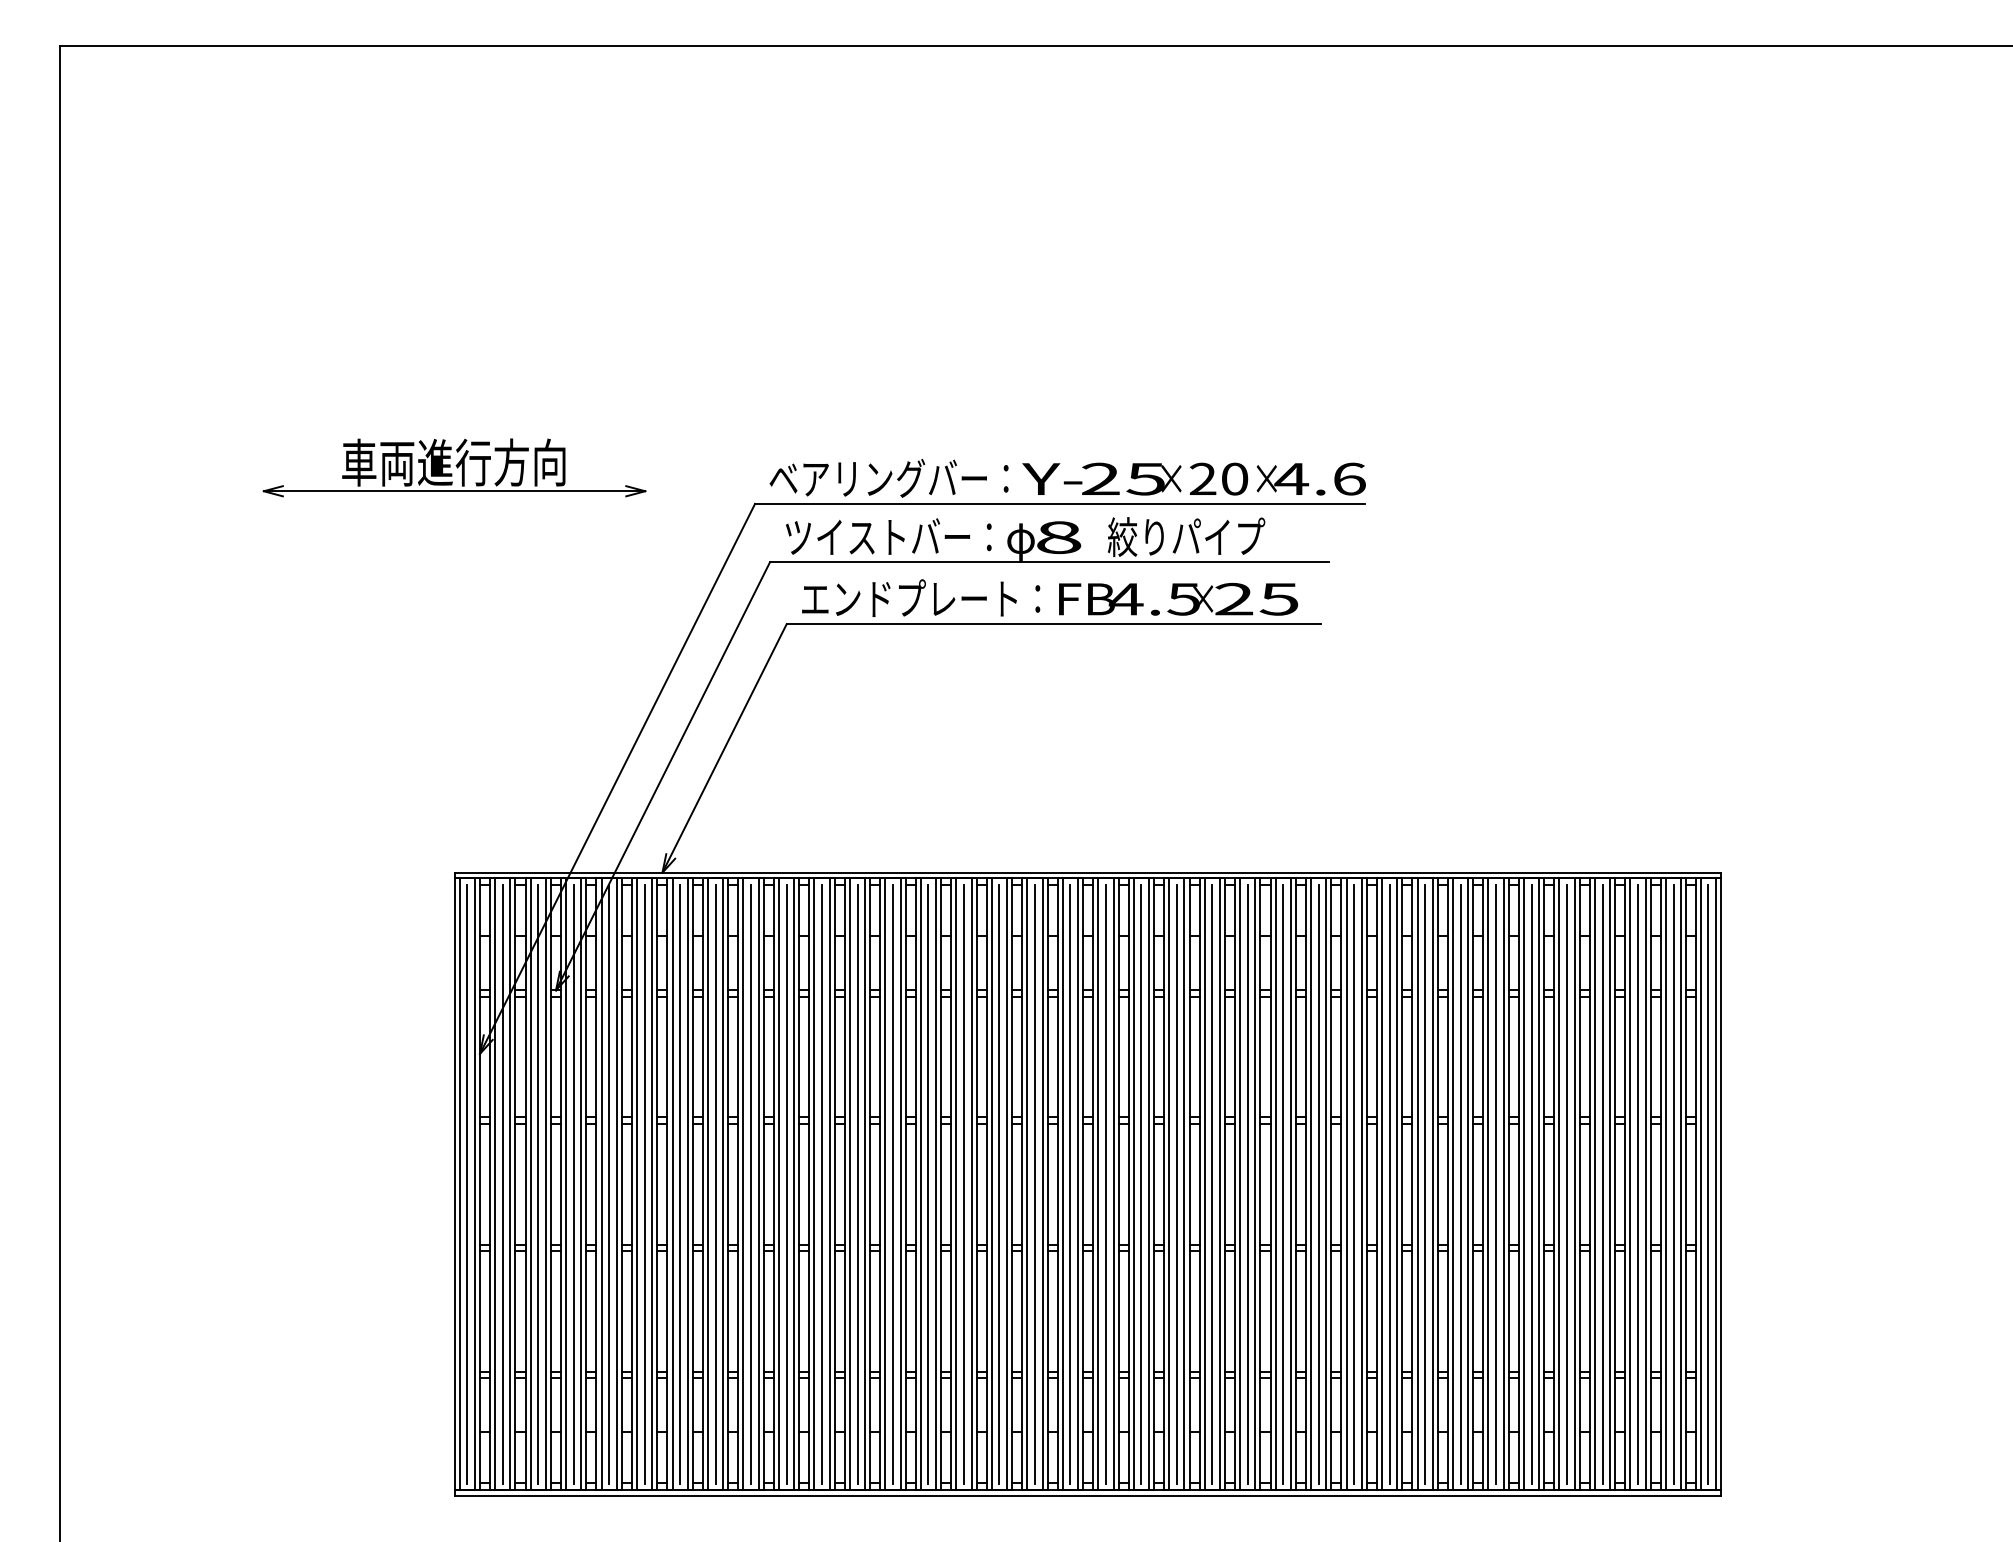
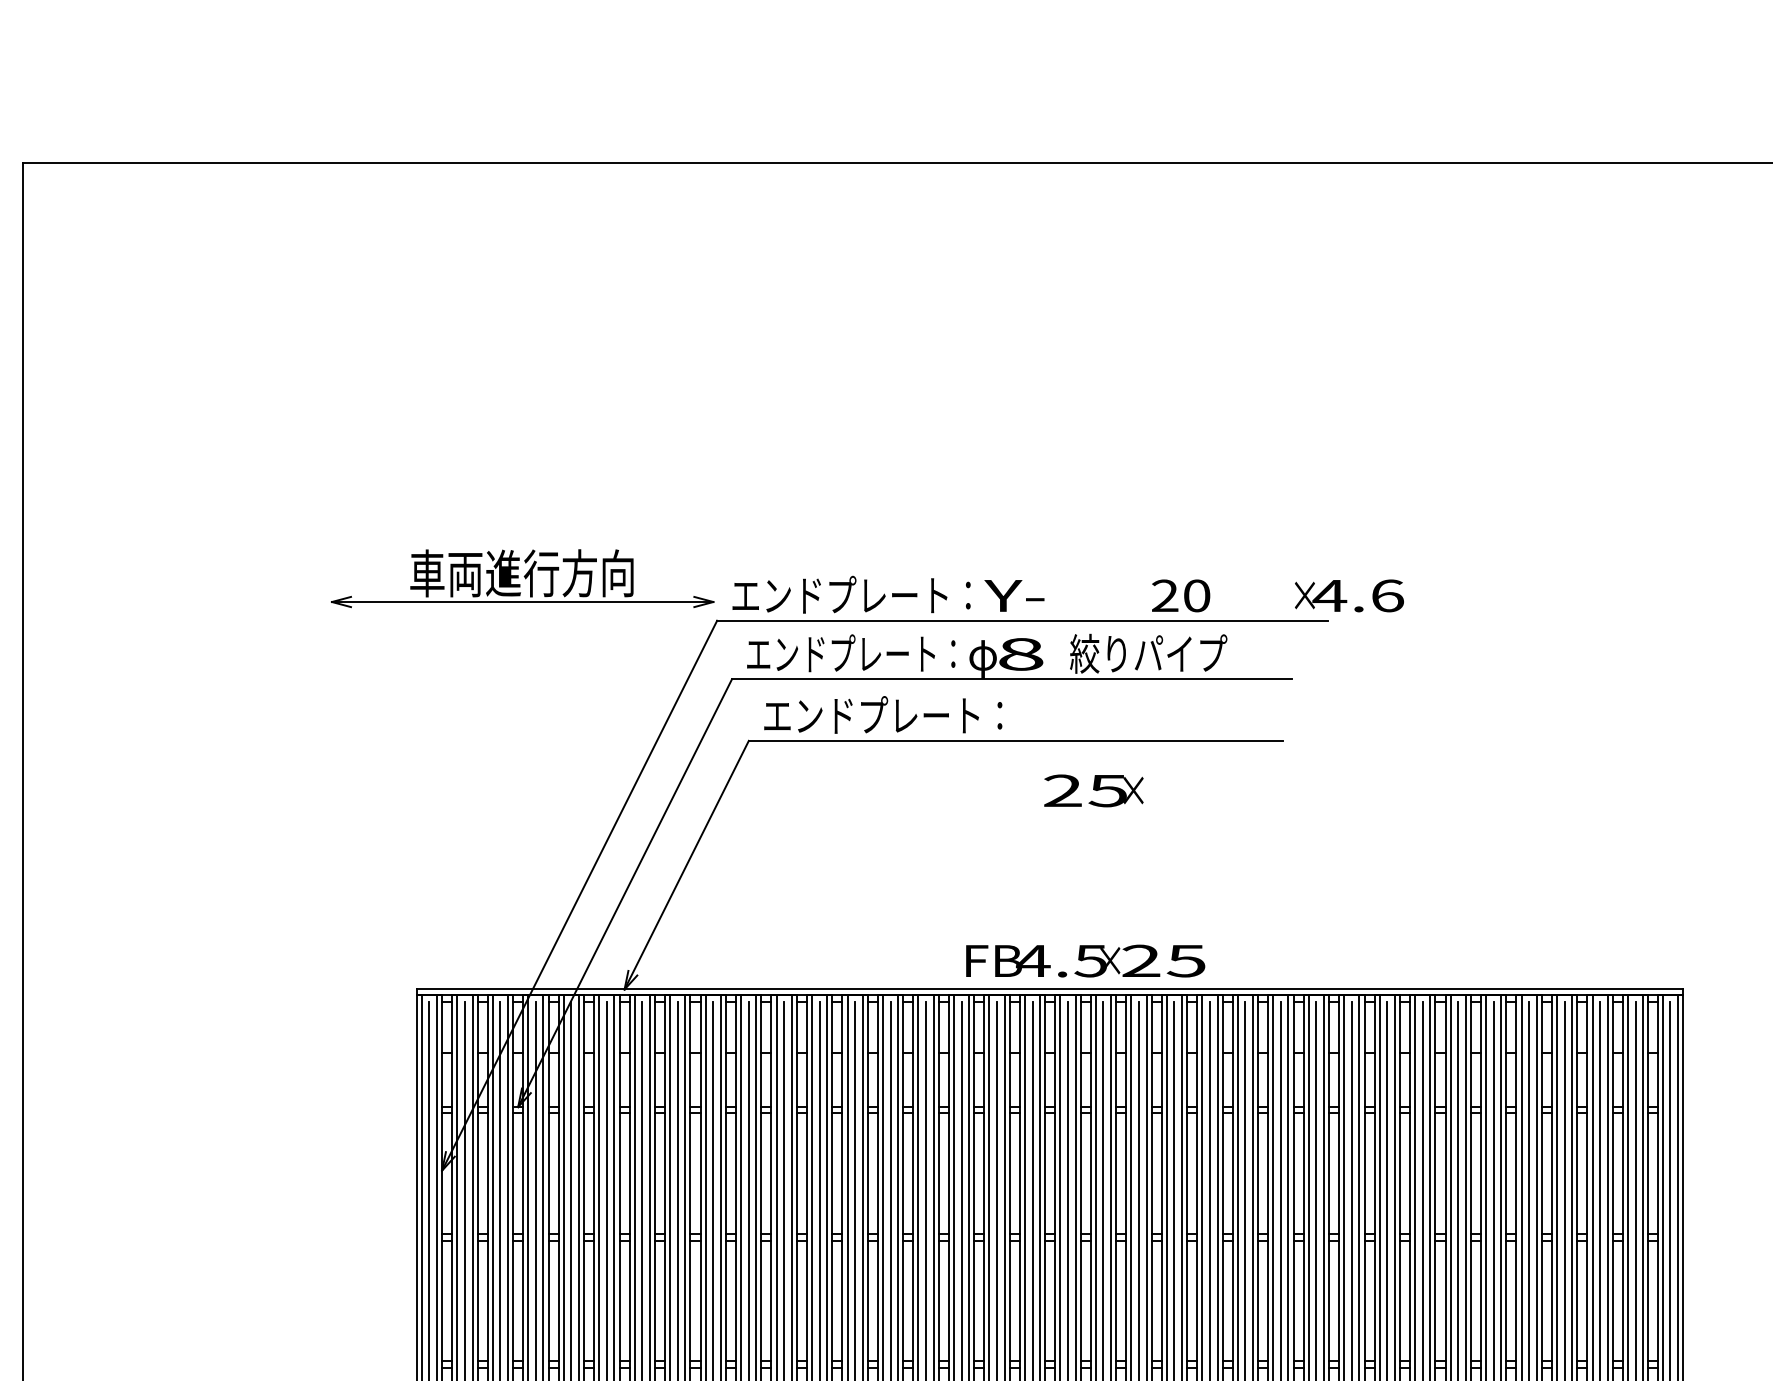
part: (454, 467) -> (522, 578), moved
text: (877, 477) -> (839, 594), ベアリングバー： -> エンドプレート：
text: (1131, 478) -> (1093, 790), moved
text: (1310, 478) -> (1348, 595), moved
text: (889, 536) -> (851, 653), ツイストバー： -> エンドプレート：
text: (1178, 599) -> (1085, 961), moved

